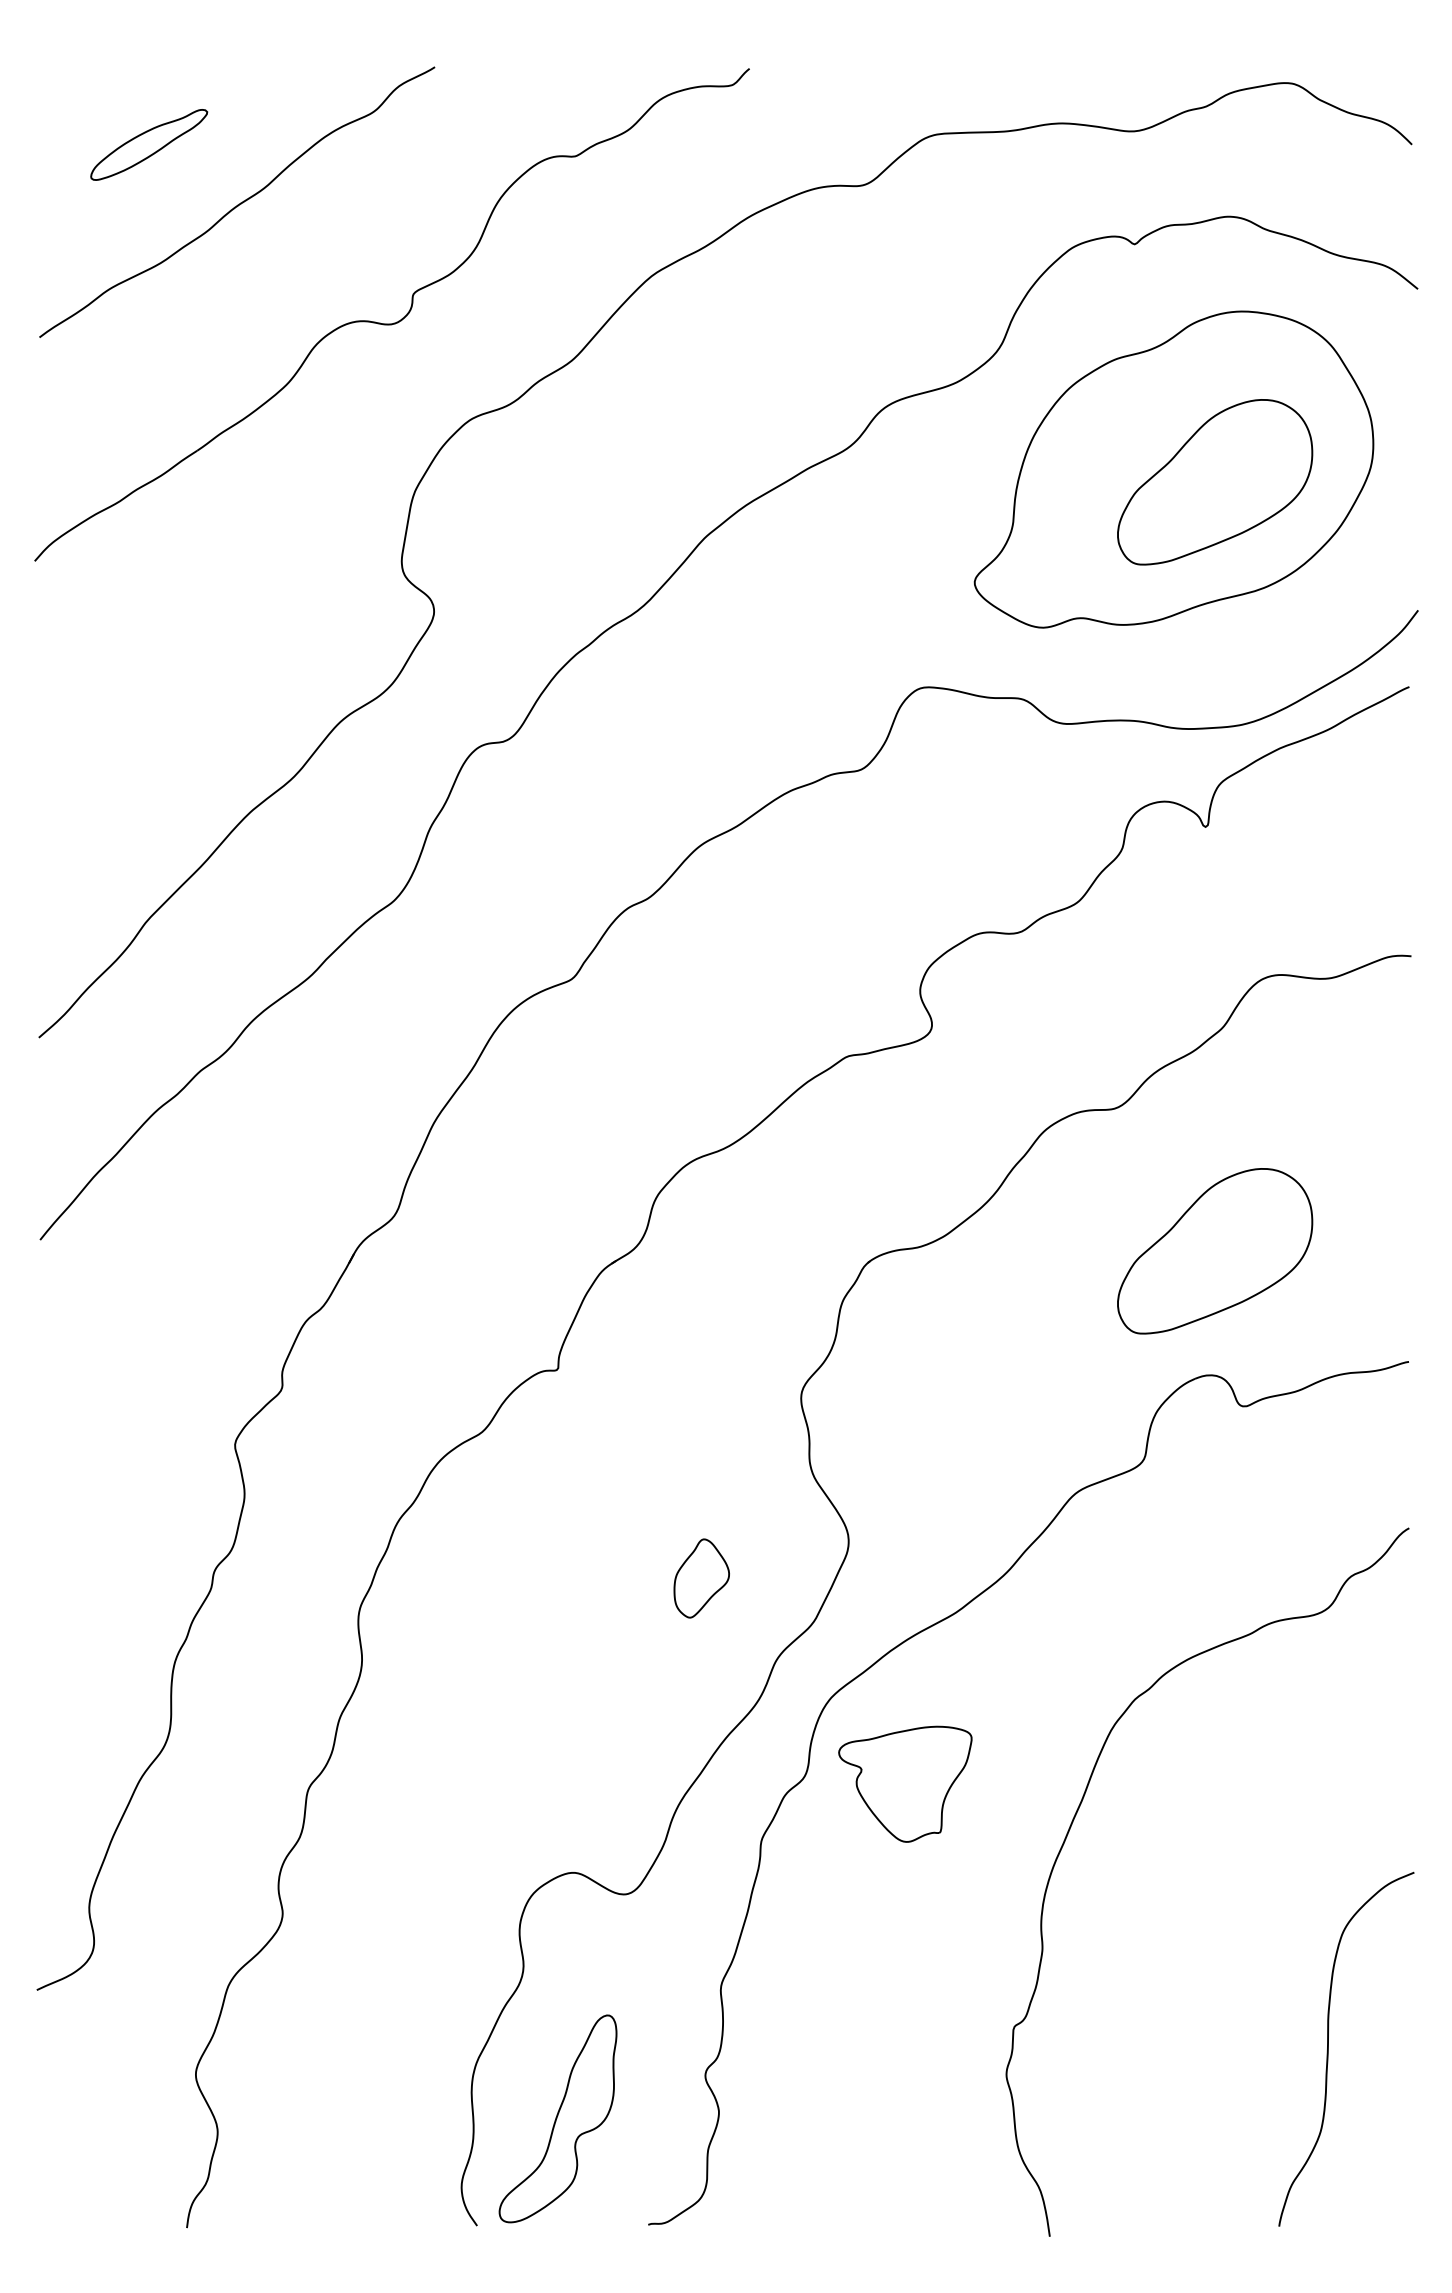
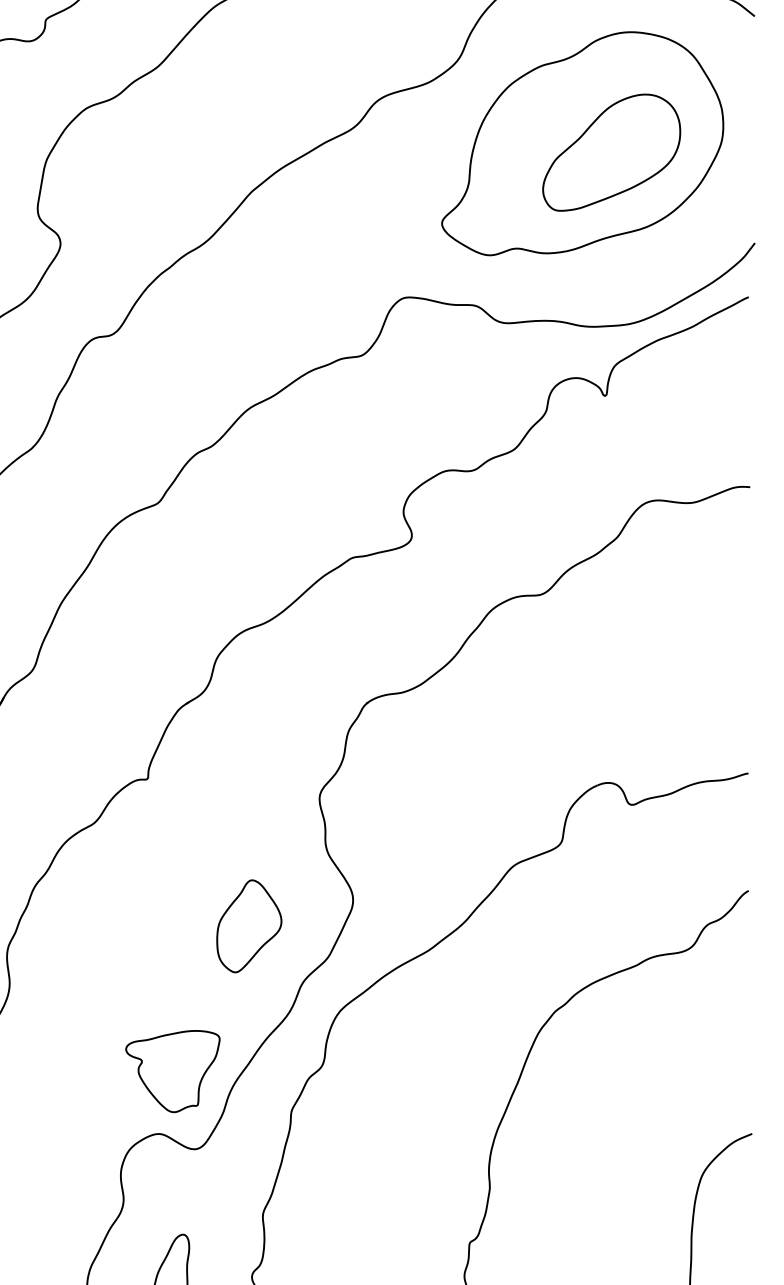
part: (1215, 1251) -> (611, 695), removed
part: (701, 1578) -> (249, 926), size x1.67
part: (905, 1783) -> (173, 1070), moved

